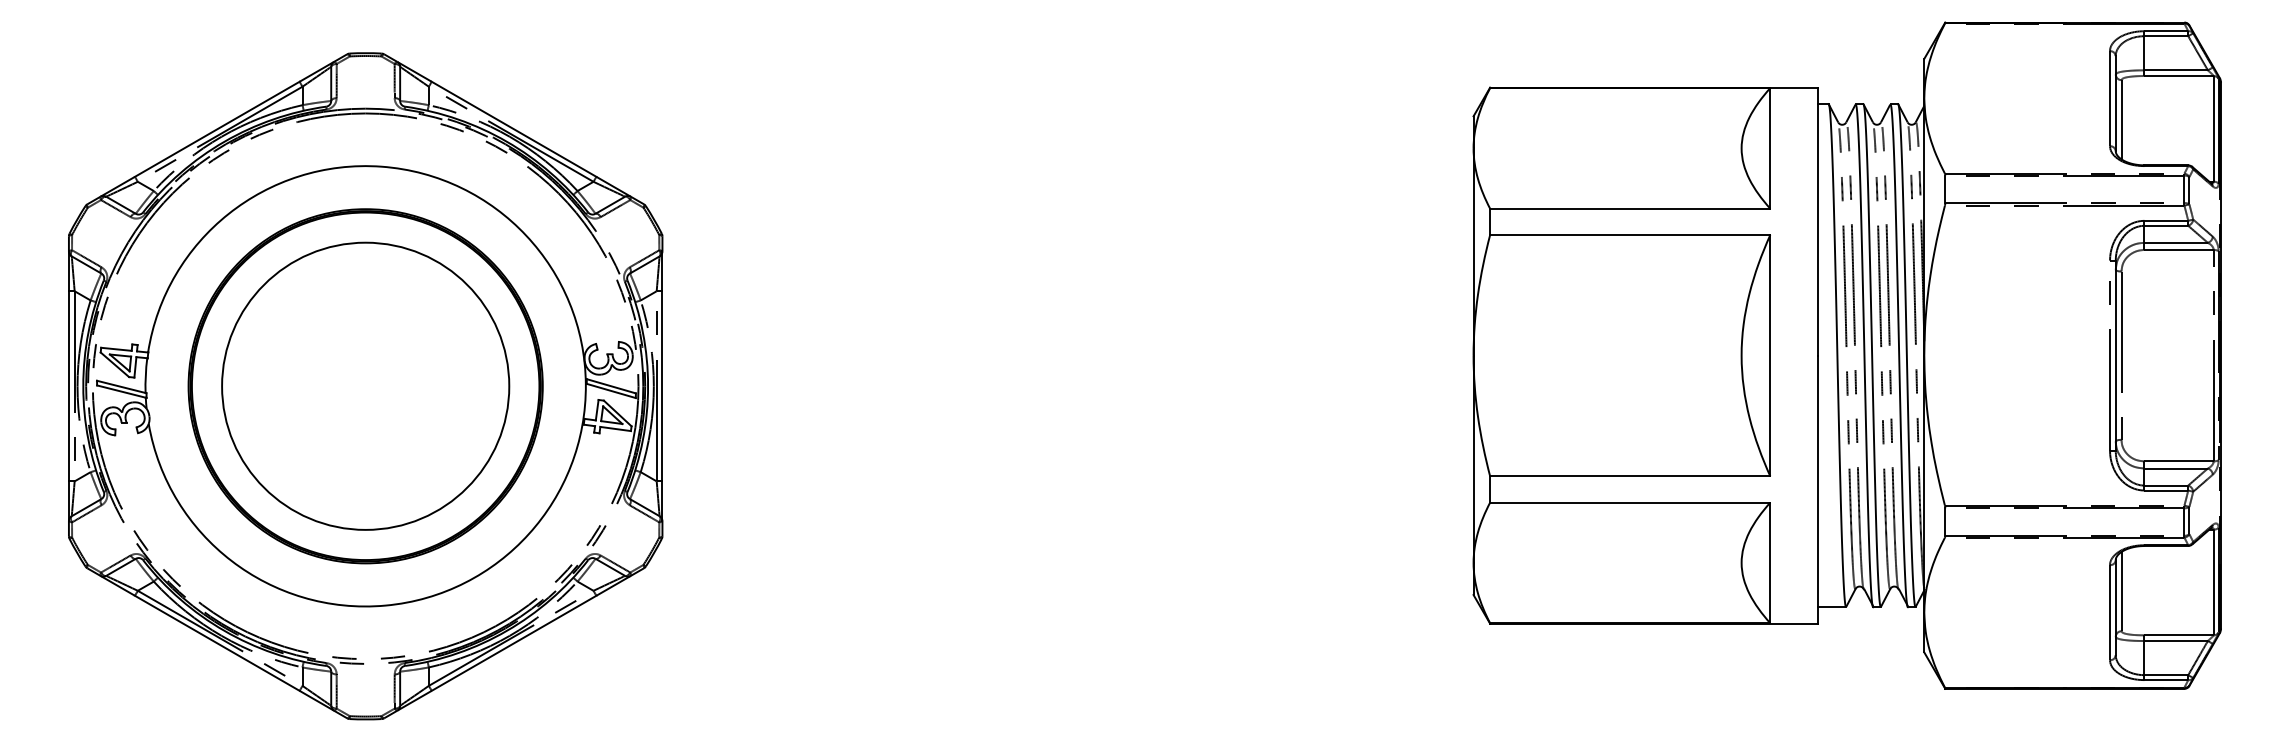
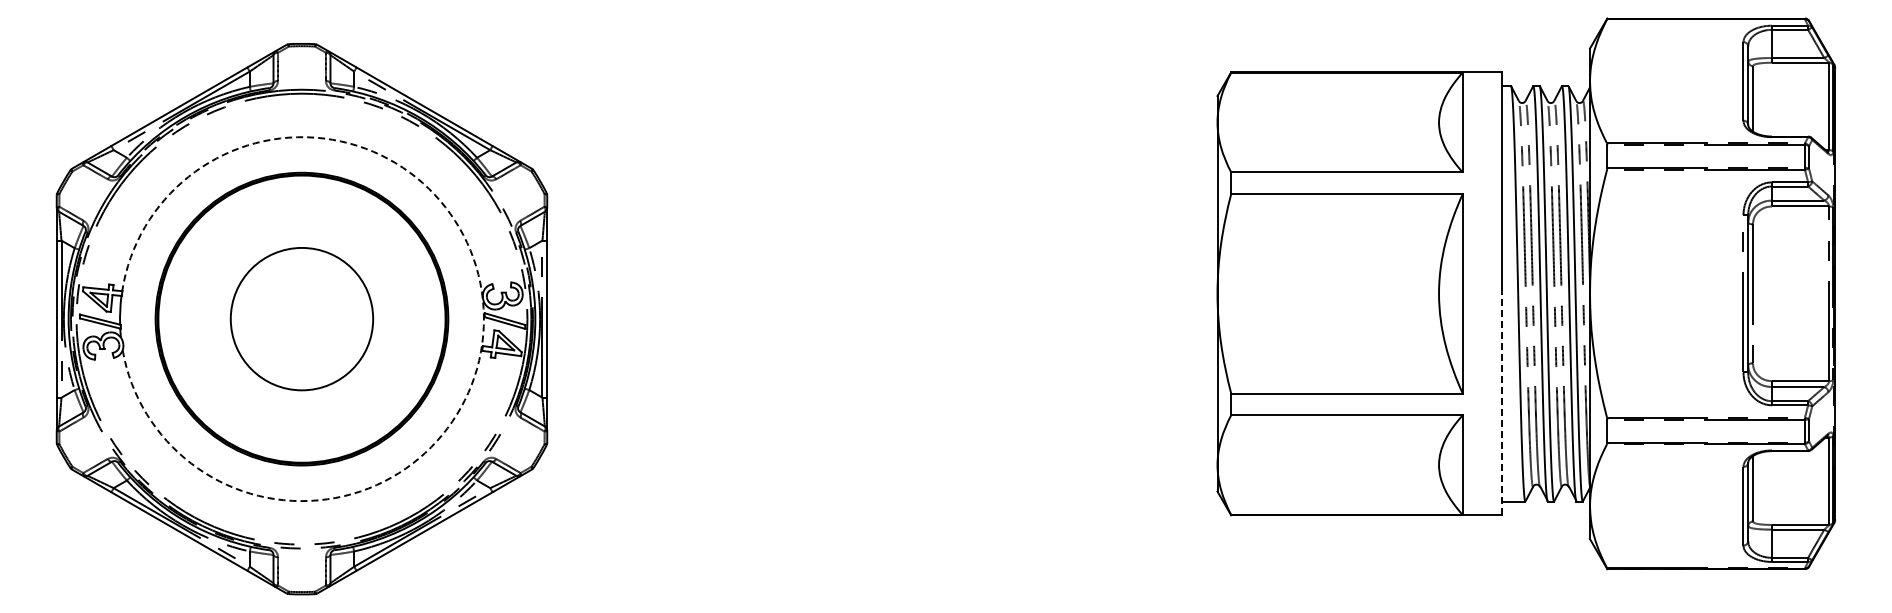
arc: (585, 384) -> (483, 317), solid -> dashed
circle: (365, 385) -> (301, 318), size x0.6
line: (1818, 489) -> (1502, 404), solid -> dashed

